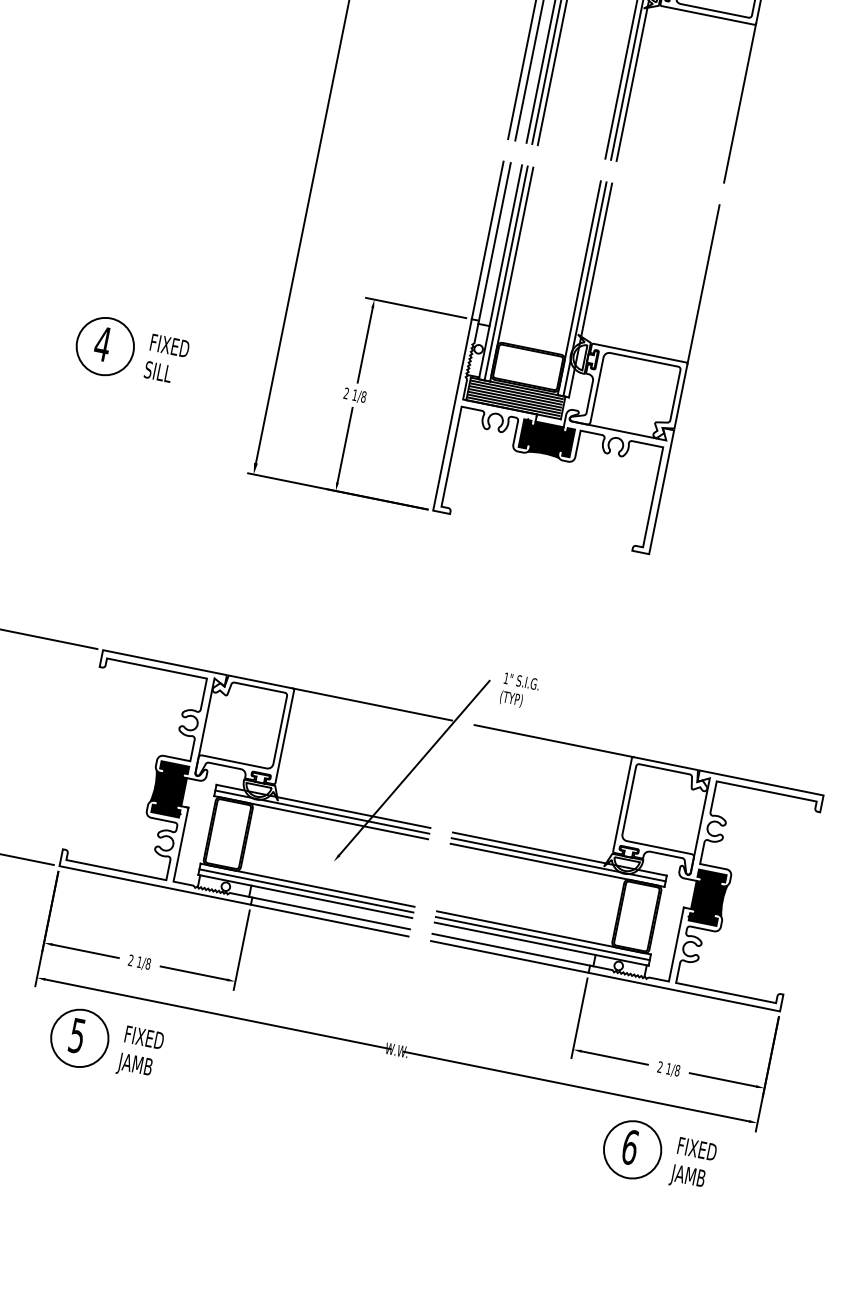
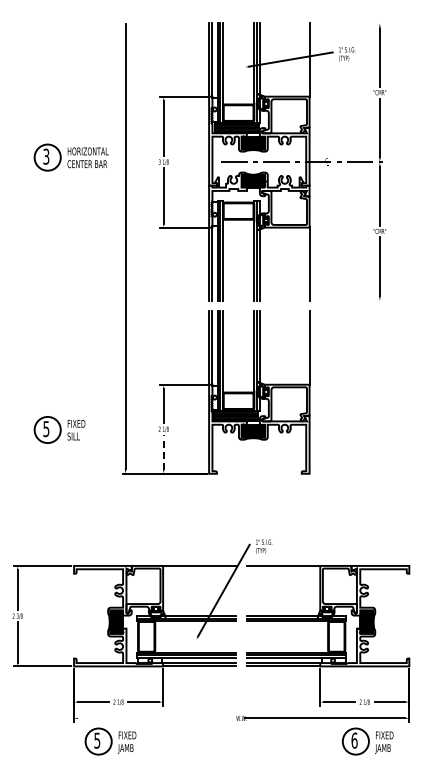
text: (102, 344) -> (46, 429), 4 -> 5
line: (344, 445) -> (163, 452), solid -> dashed
line: (216, 1014) -> (157, 718), removed

